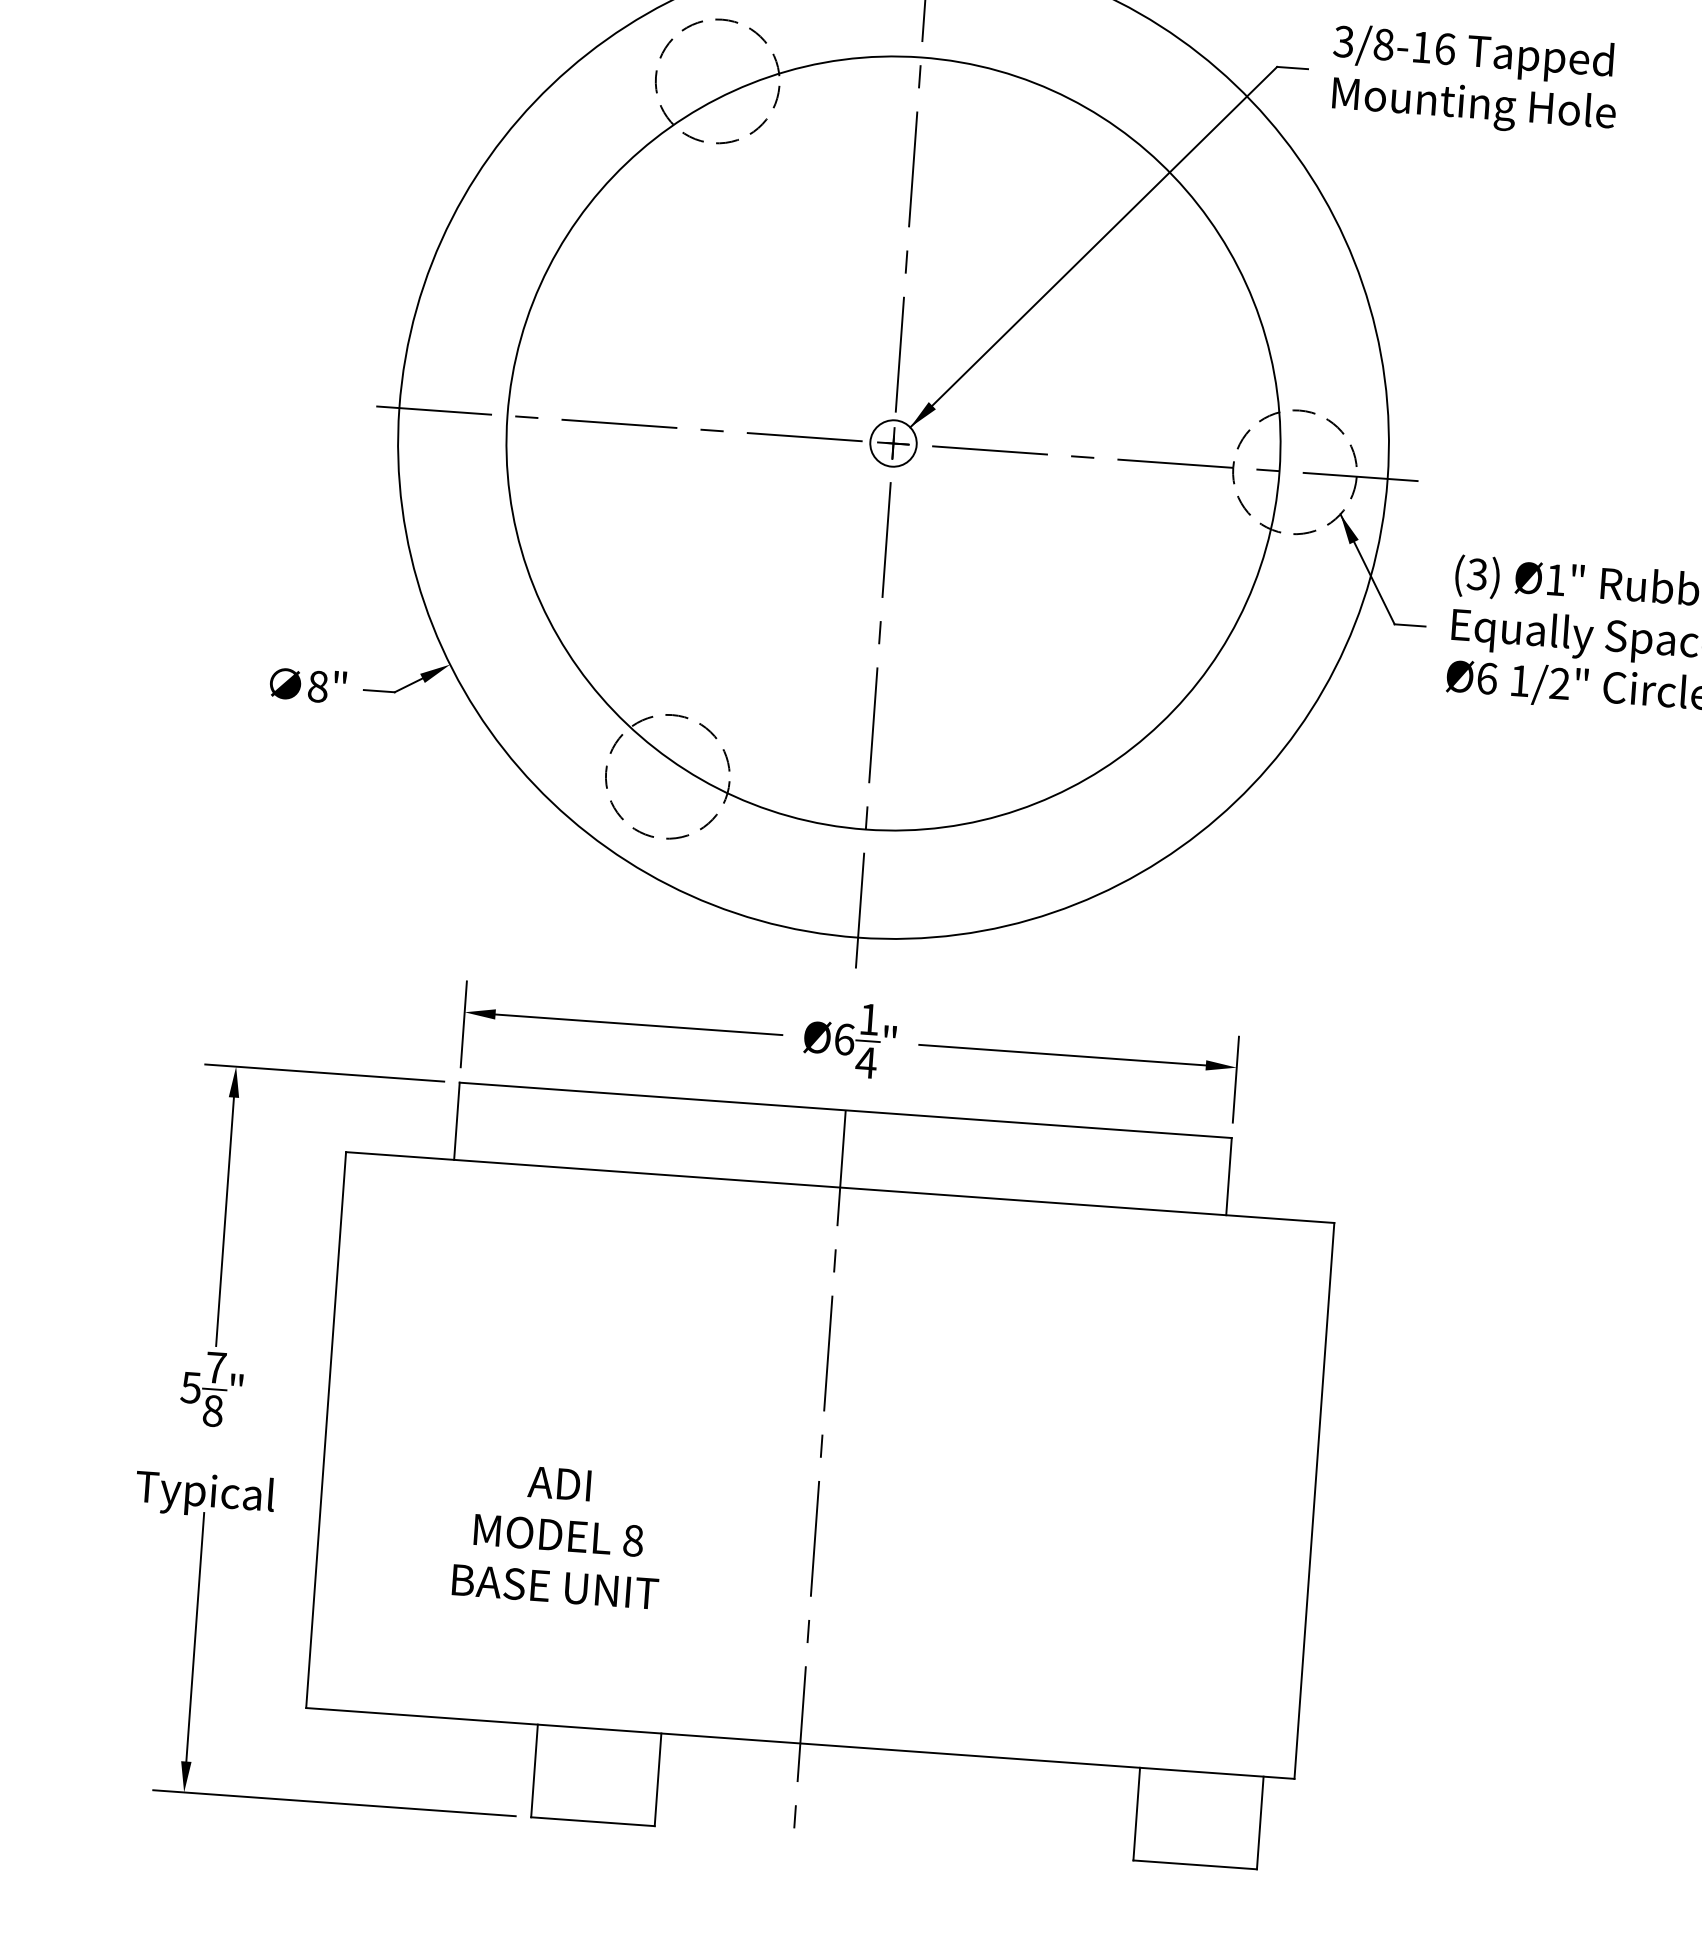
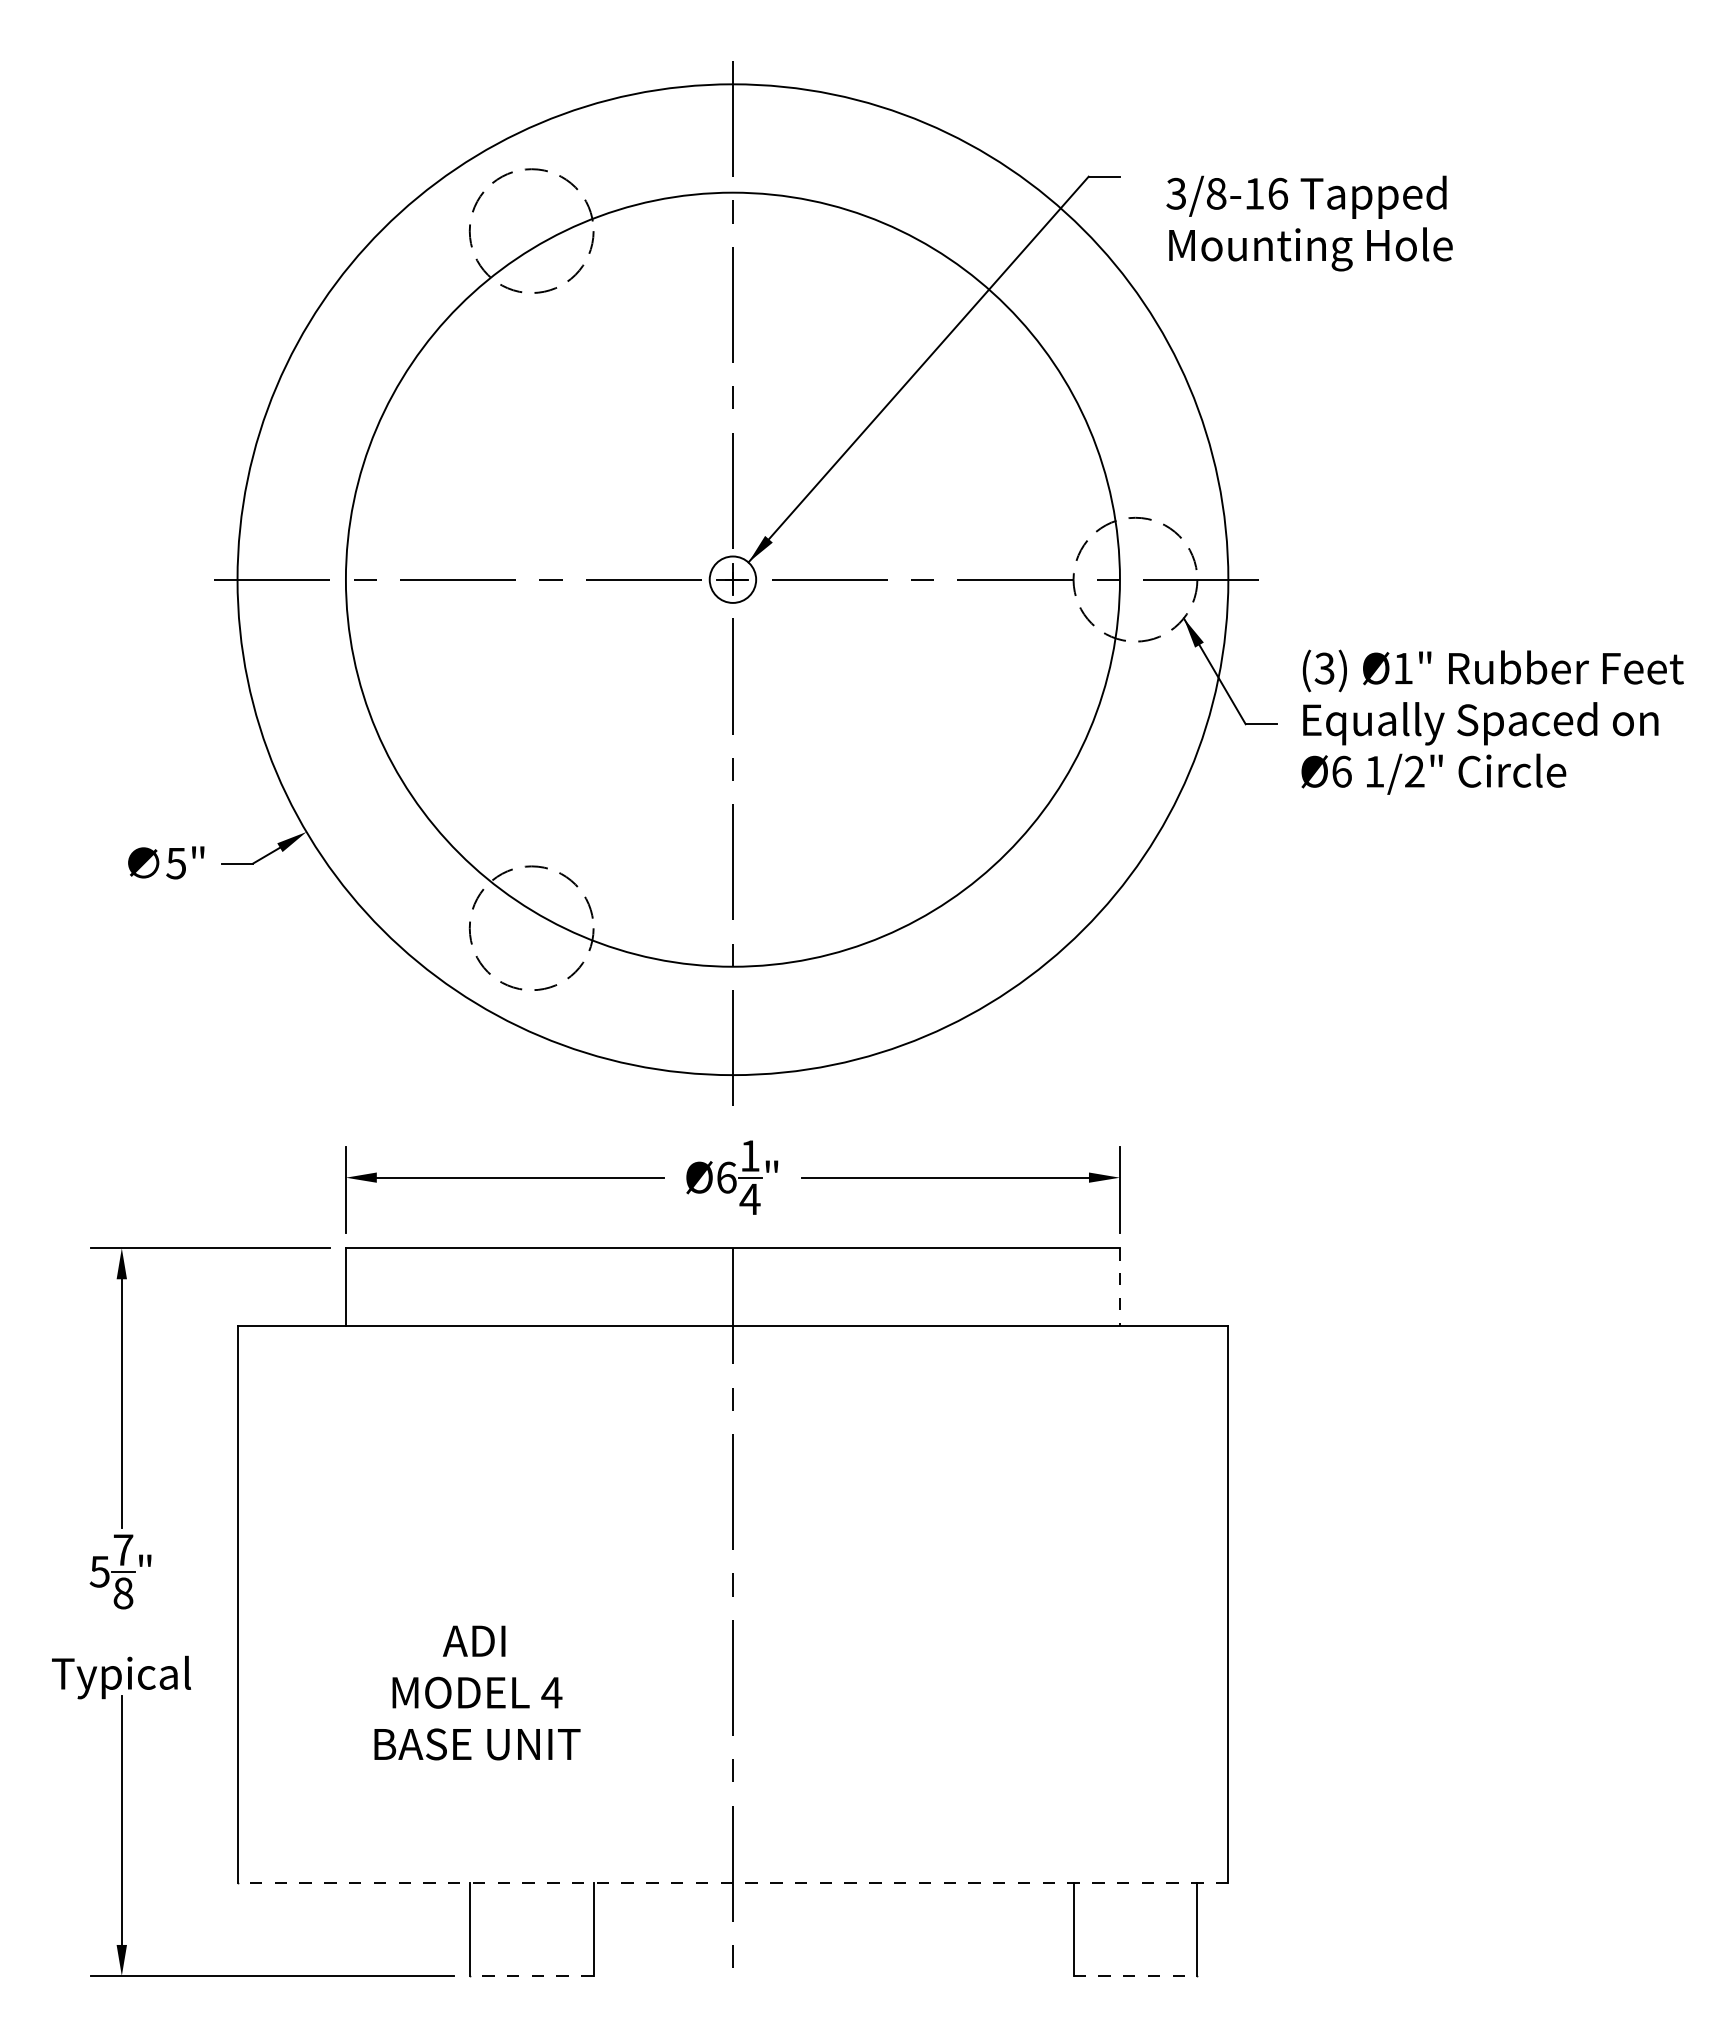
text: (1474, 80) -> (1309, 223), moved
text: (318, 686) -> (176, 863), 8" -> 5"
line: (1228, 1176) -> (1119, 1286), solid -> dashed
text: (632, 1540) -> (551, 1692), 8 -> 4
line: (799, 1743) -> (732, 1883), solid -> dashed
line: (592, 1821) -> (531, 1975), solid -> dashed
line: (1195, 1864) -> (1135, 1975), solid -> dashed

